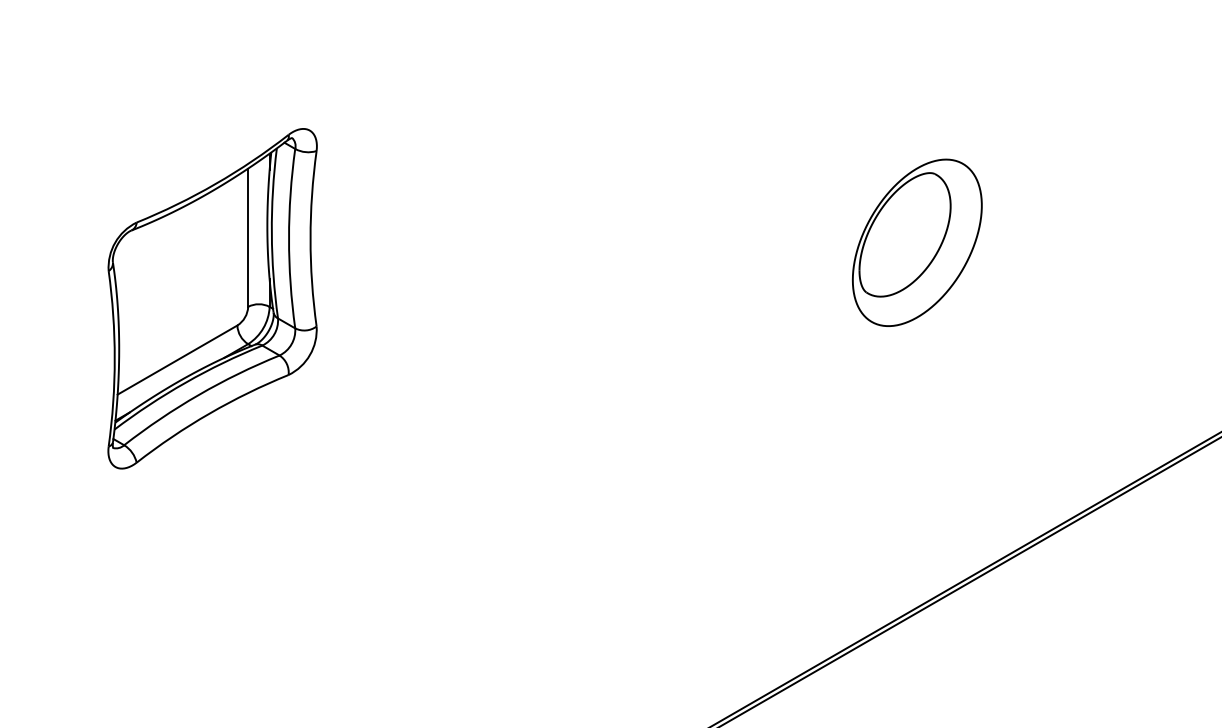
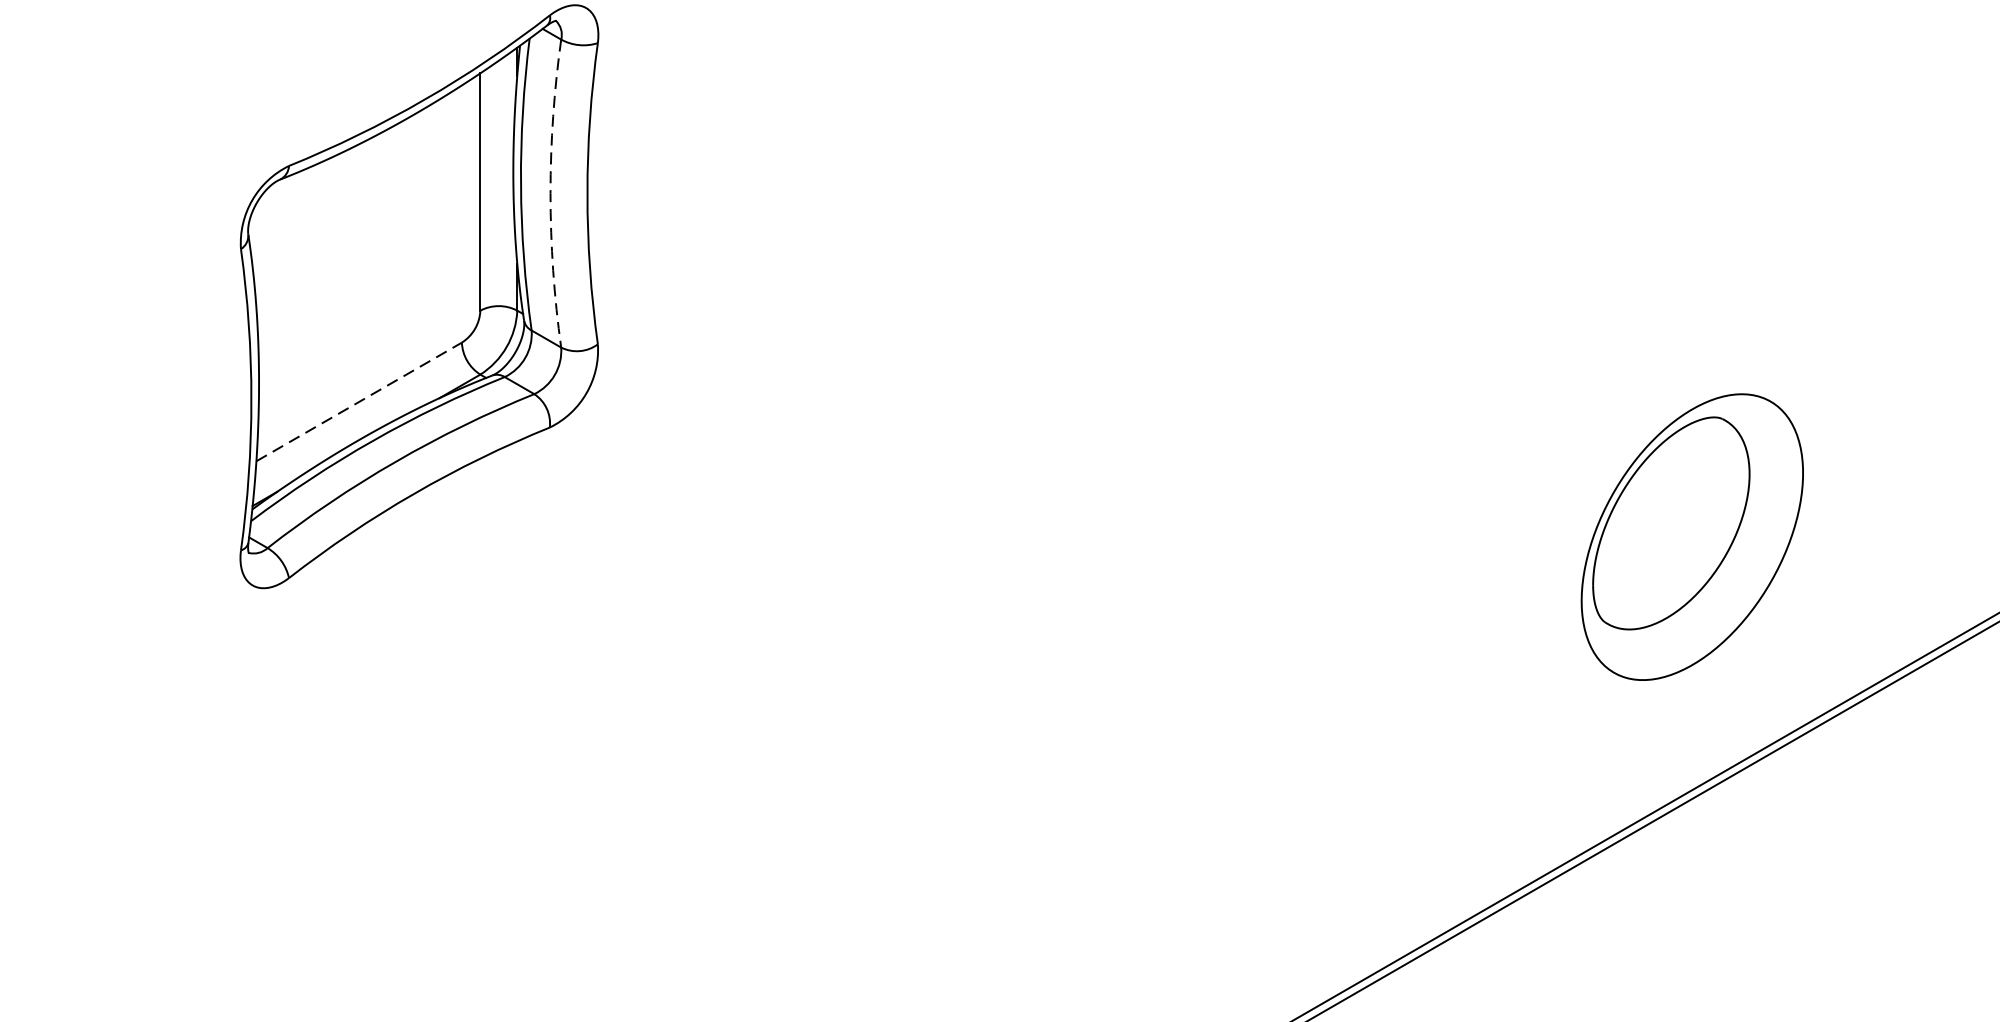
arc: (289, 238) -> (551, 193), solid -> dashed
part: (917, 242) -> (1692, 536), moved
line: (177, 359) -> (359, 400), solid -> dashed

